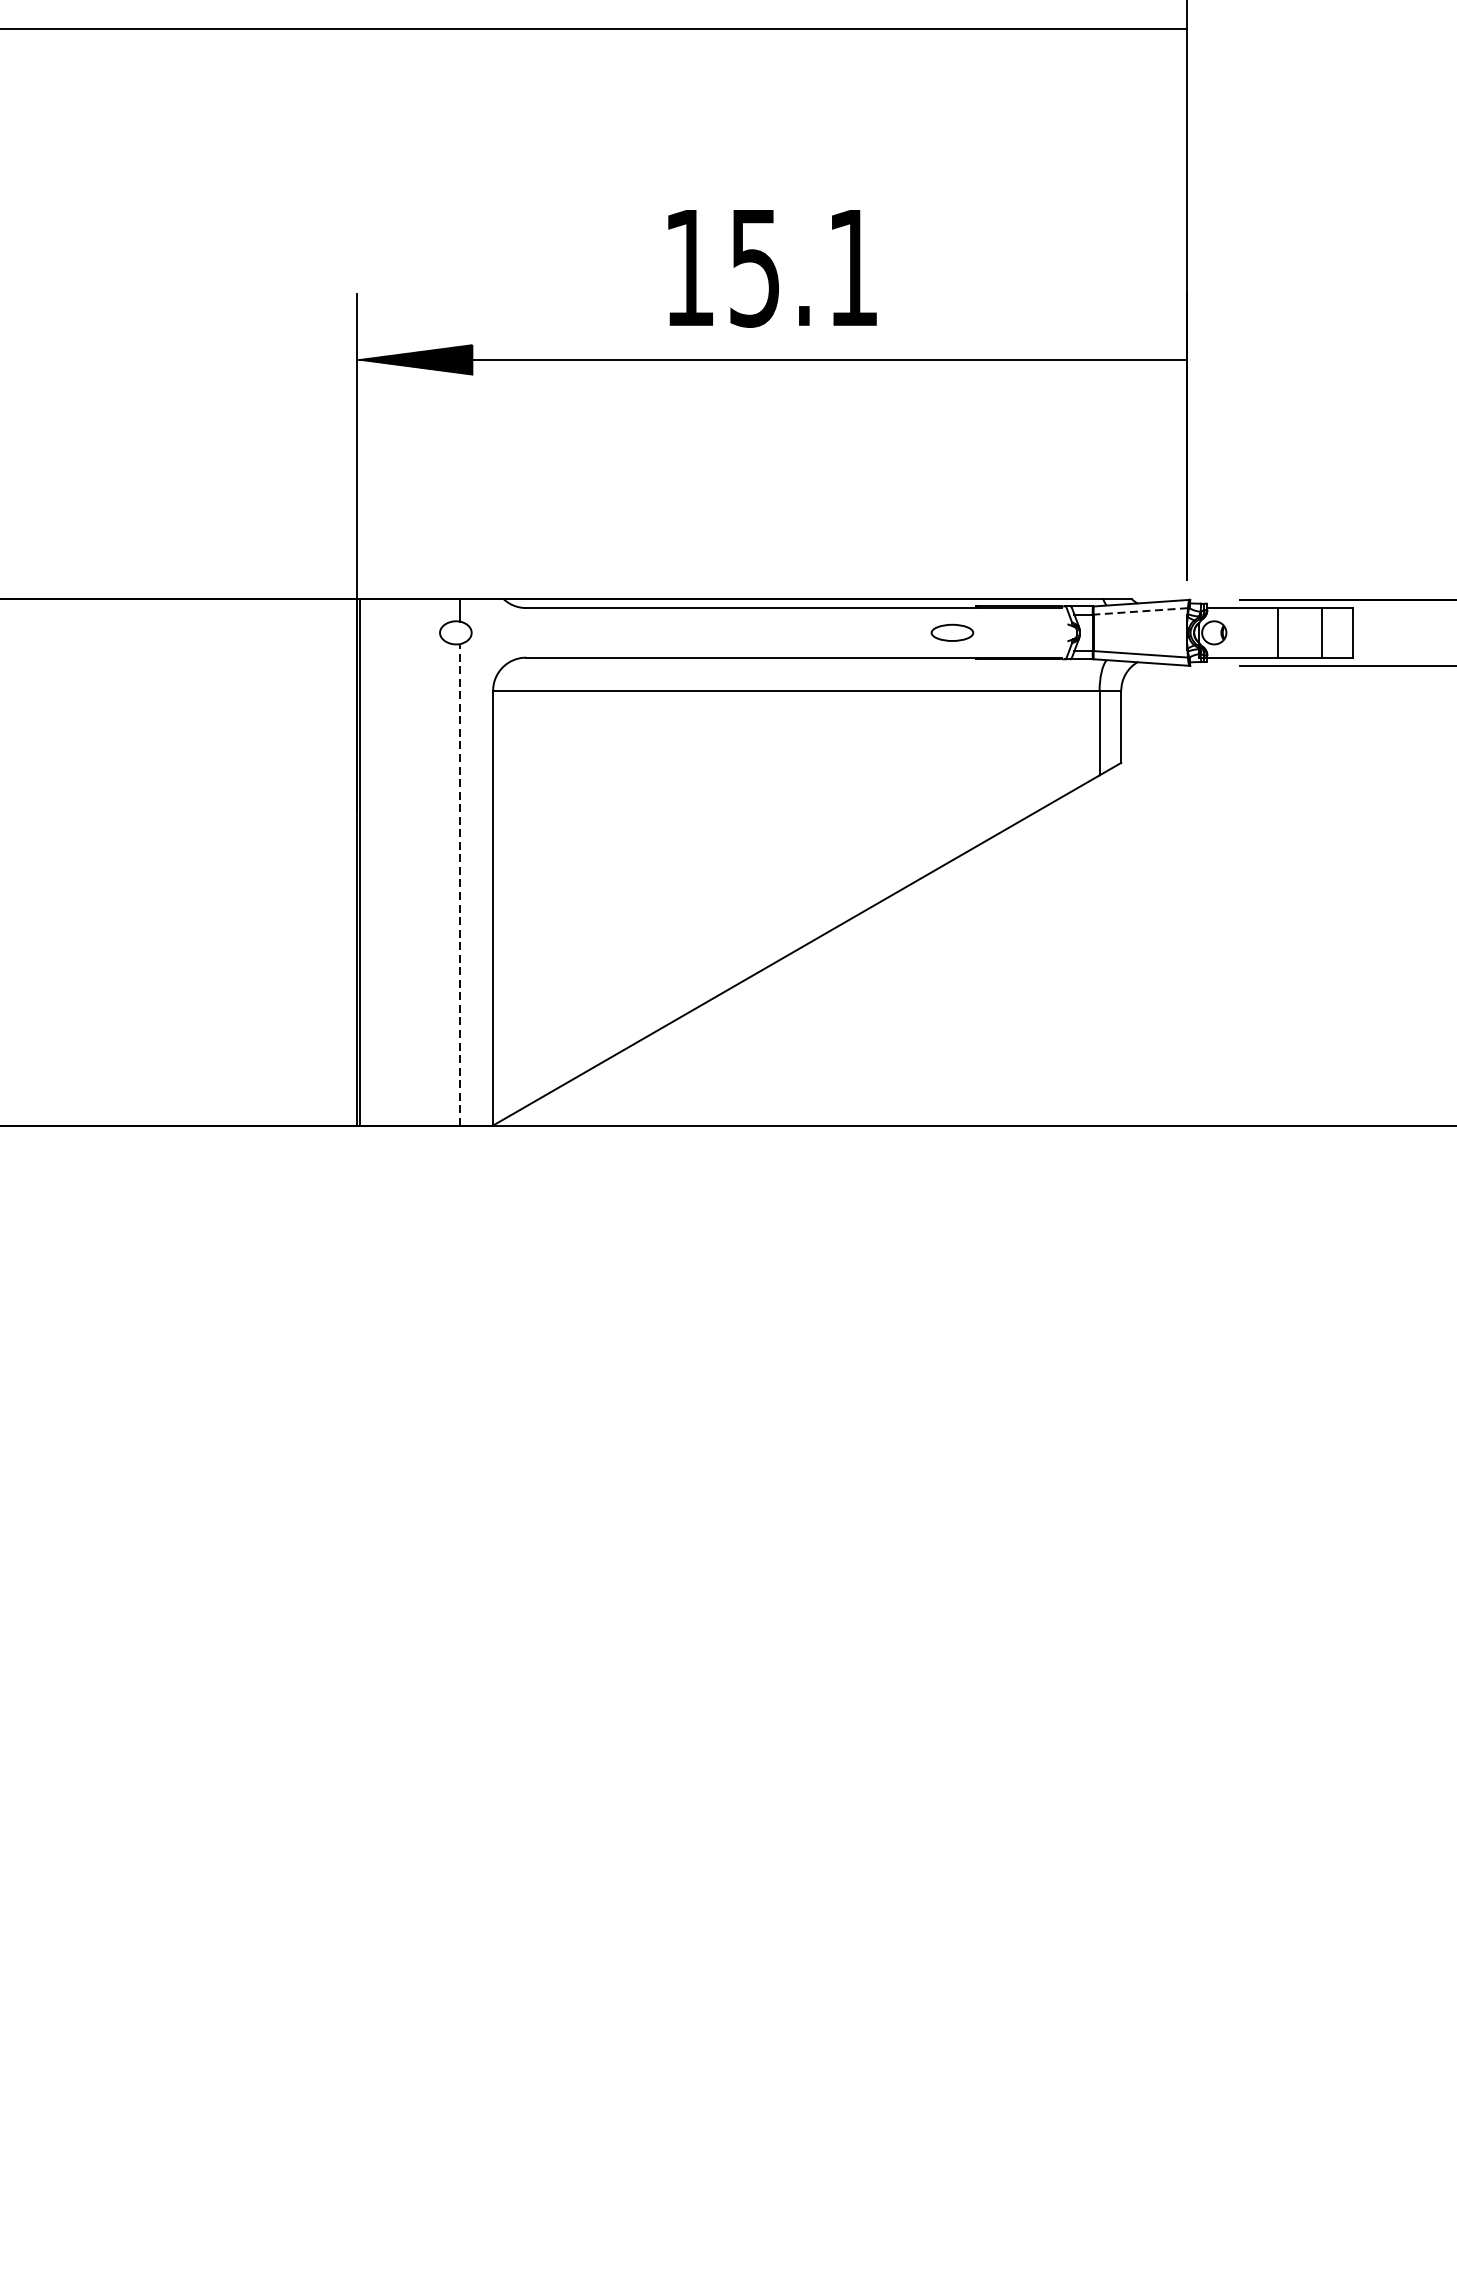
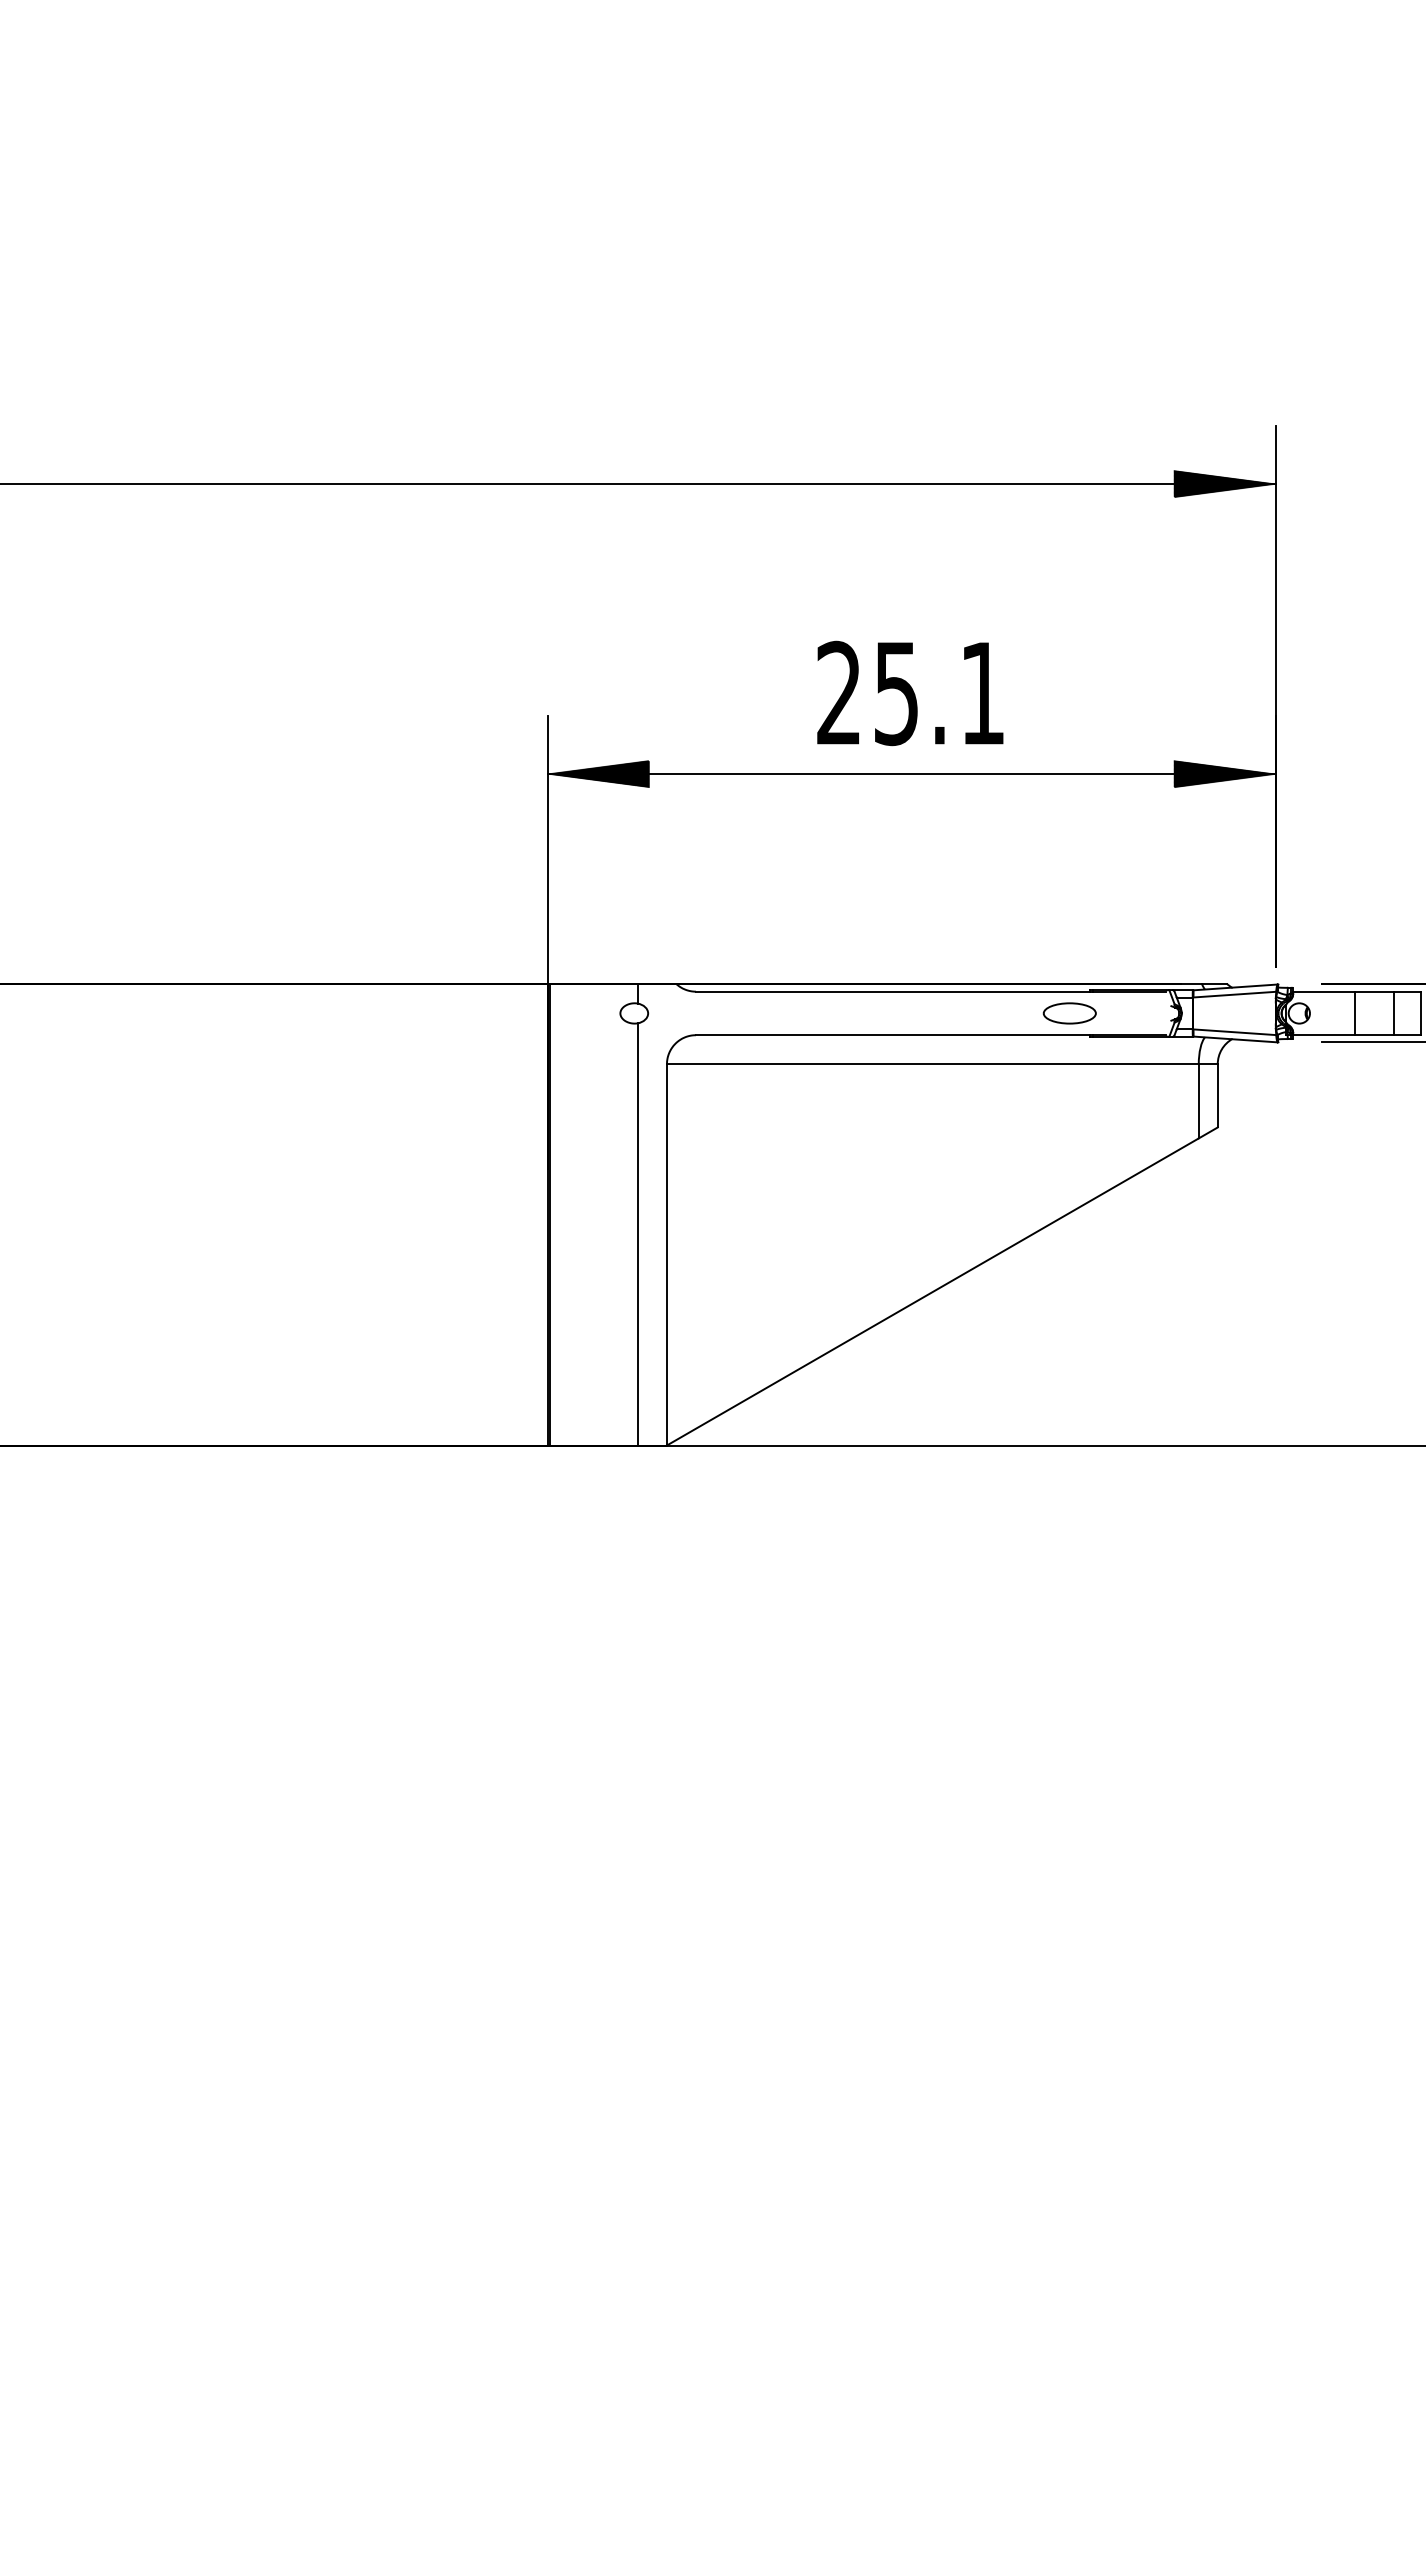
hatch: (1128, 28) -> (1224, 483), added
text: (688, 266) -> (838, 692), 15.1 -> 25.1
hatch: (1128, 359) -> (1224, 773), added
line: (1140, 611) -> (1234, 994), dashed -> solid
part: (952, 632) -> (1069, 1013), size x1.43
line: (459, 884) -> (637, 1234), dashed -> solid

